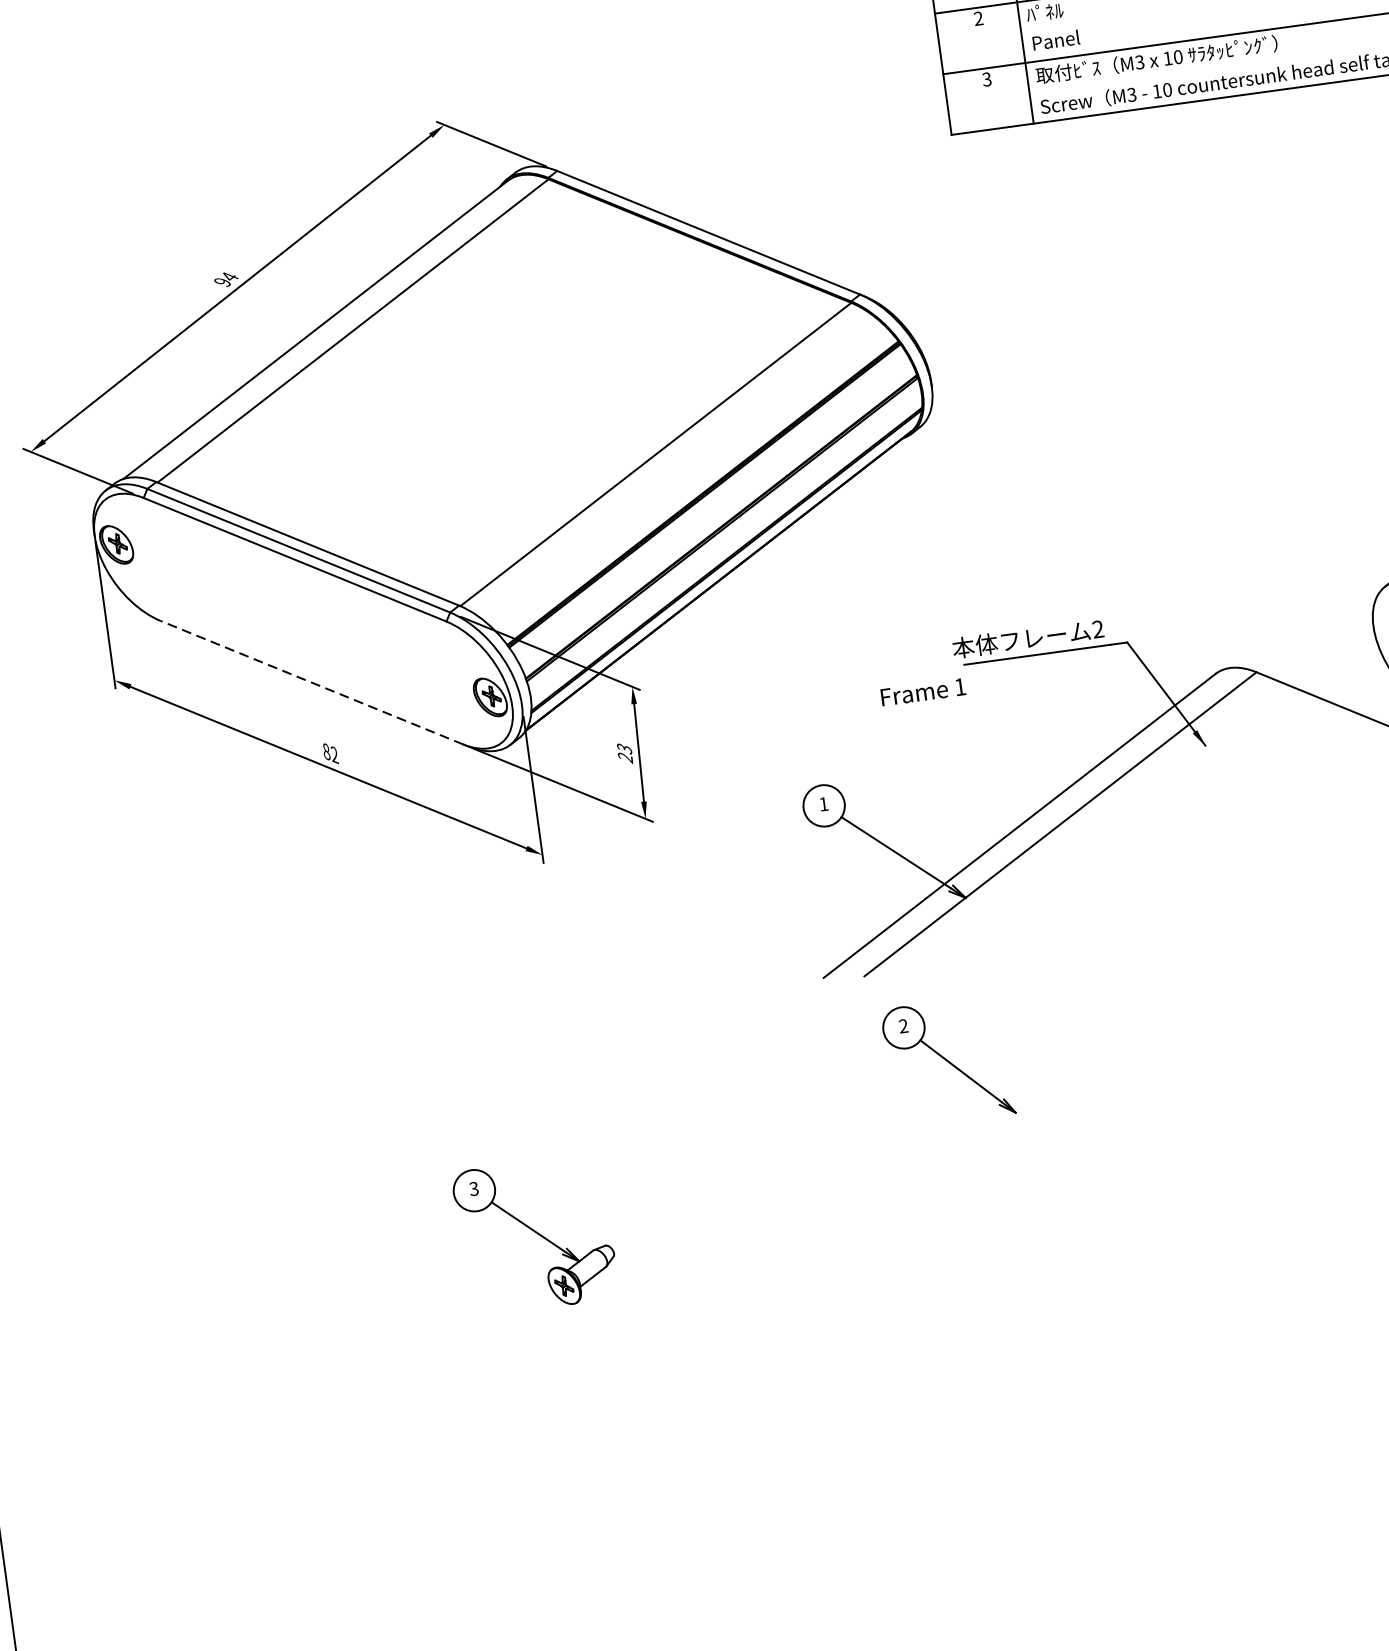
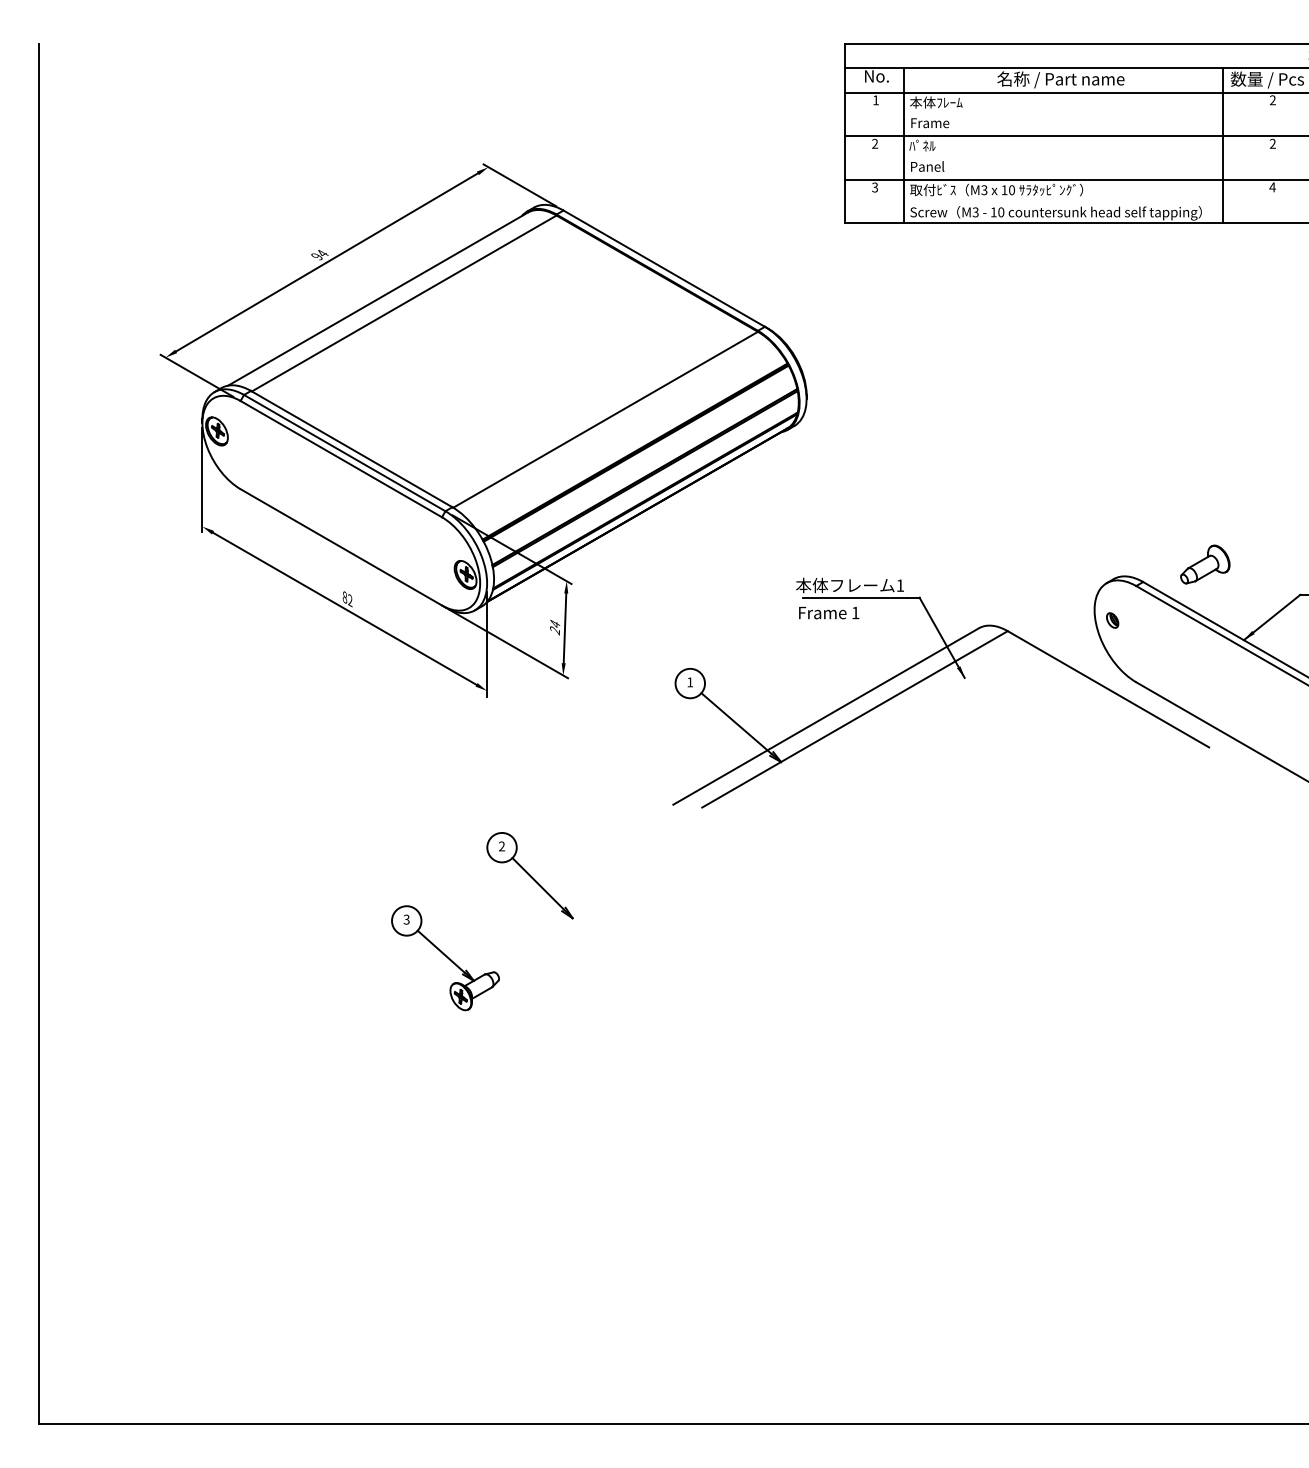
text: (1098, 629) -> (900, 585), 2 -> 1
line: (310, 683) -> (340, 547), dashed -> solid
text: (923, 692) -> (829, 613), moved
text: (624, 747) -> (555, 623), 23 -> 24
part: (947, 1061) -> (529, 875), moved

